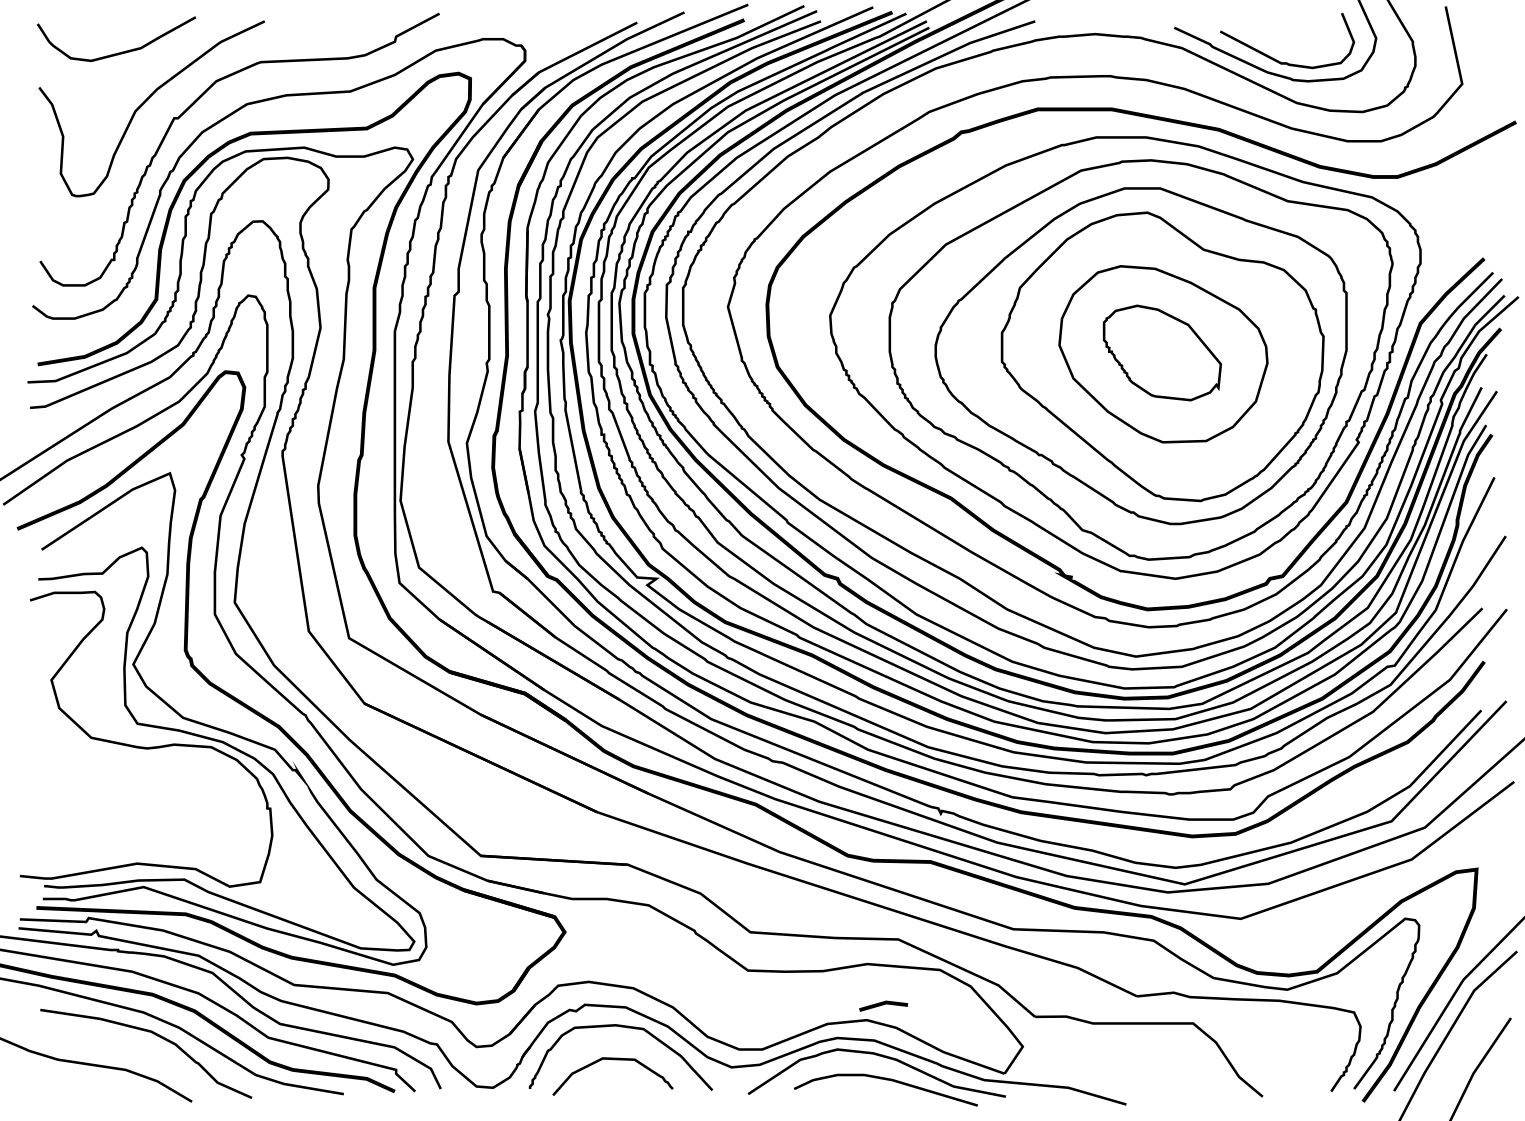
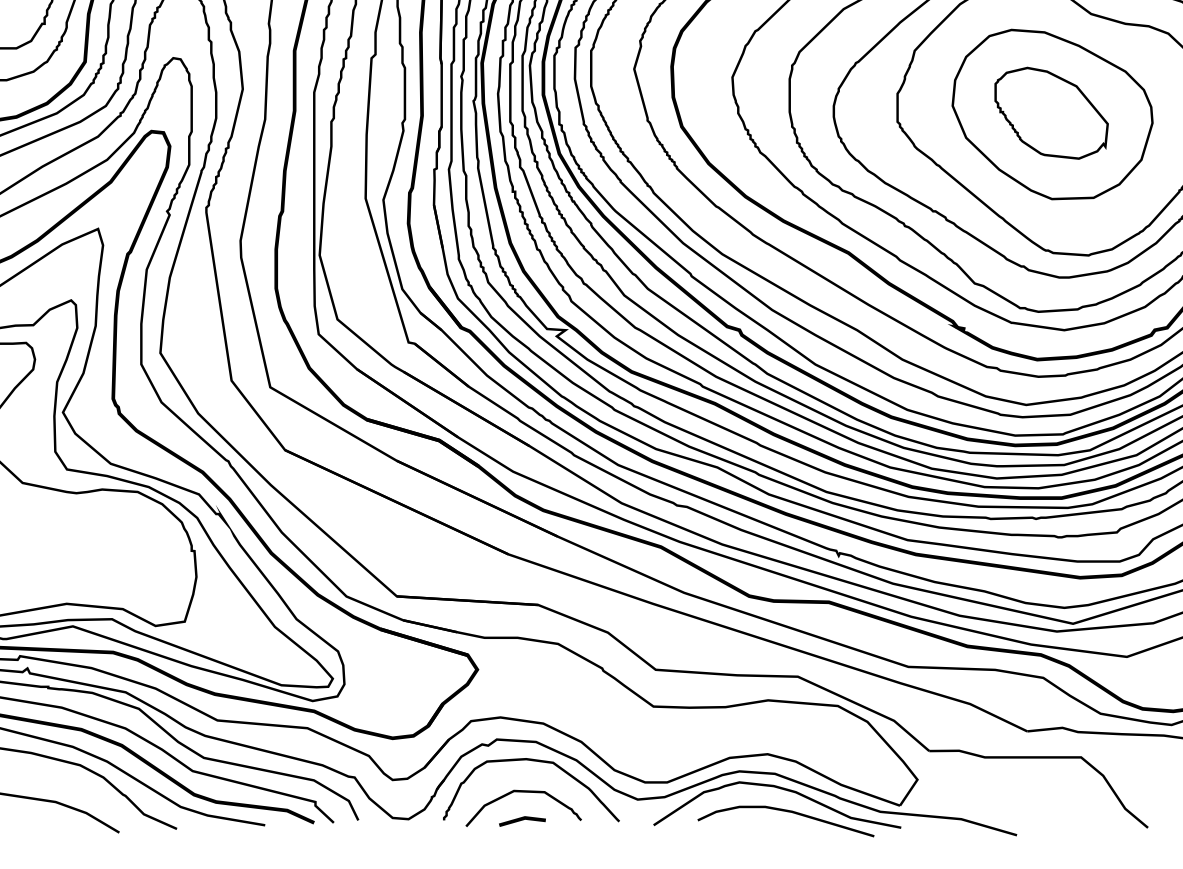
line: (883, 1005) -> (522, 820), moved

